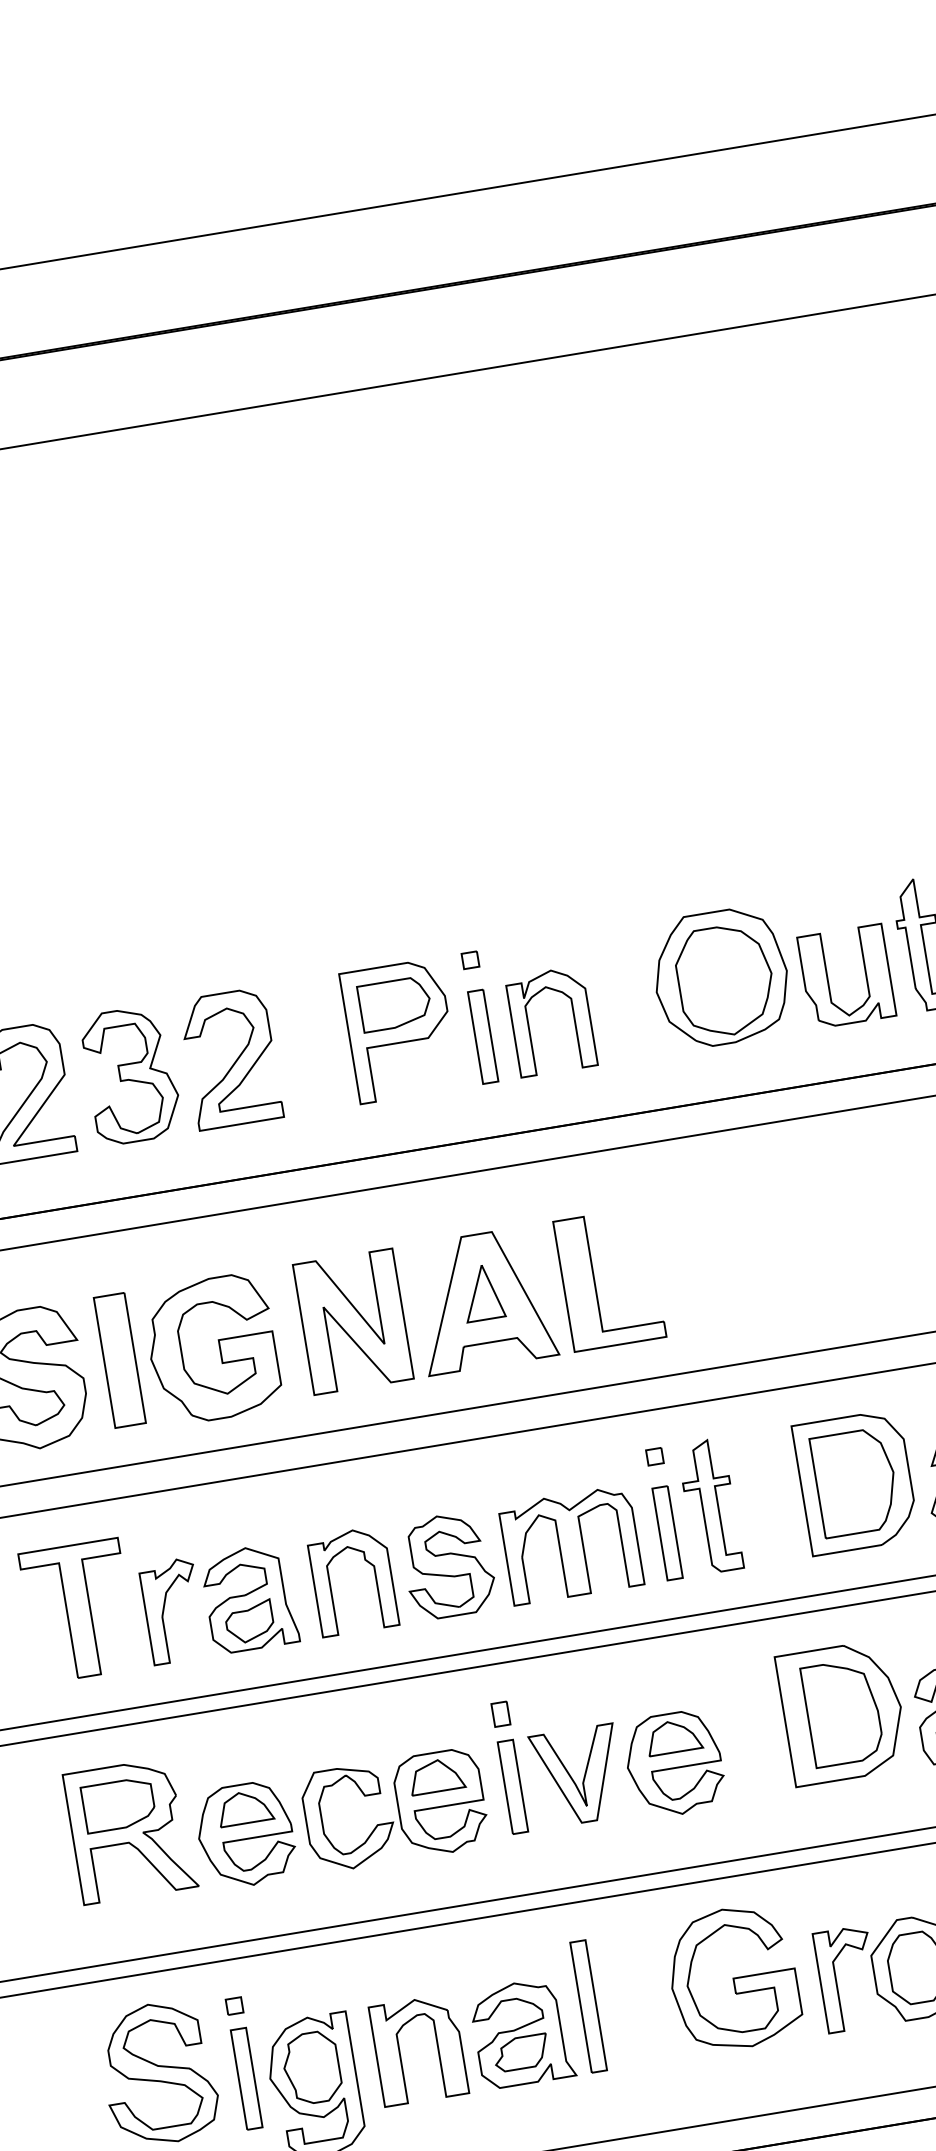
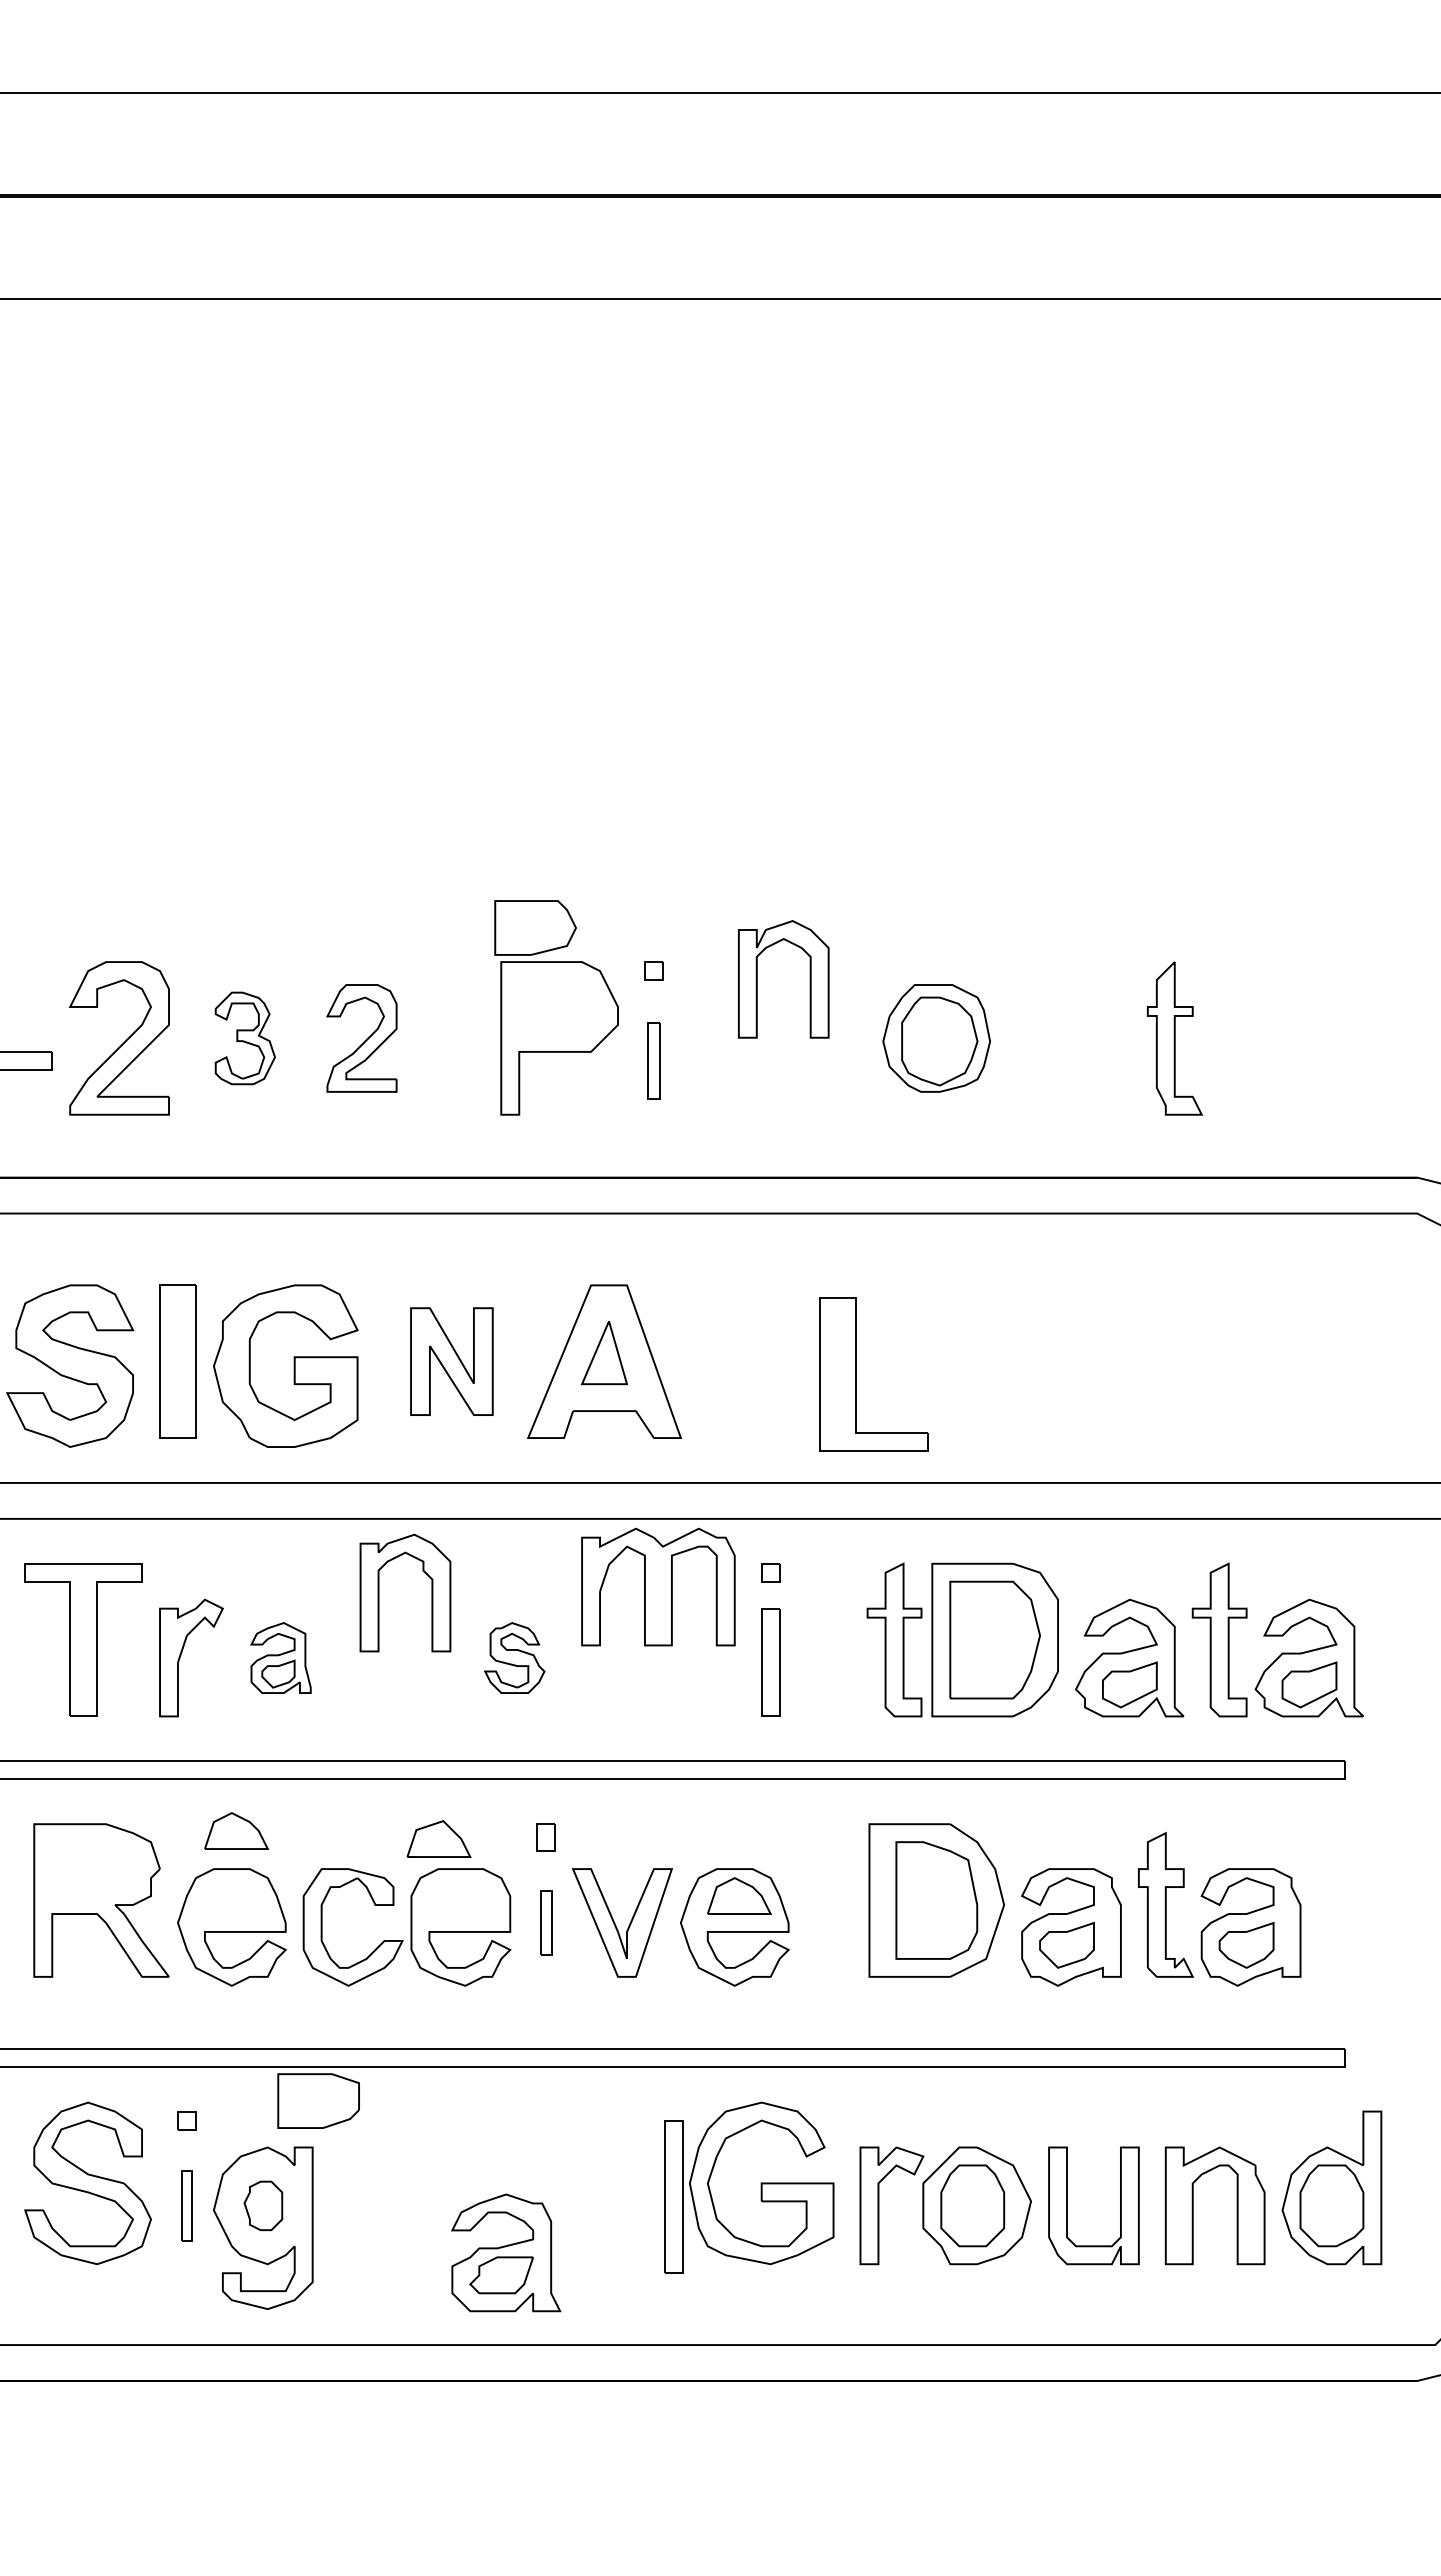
part: (720, 977) -> (936, 1038), size x0.7
part: (828, 979) -> (1058, 1060), removed
part: (395, 1003) -> (535, 927), moved
part: (529, 1025) -> (757, 979), moved
part: (482, 1036) -> (653, 1060), size x0.7
part: (230, 1059) -> (361, 1038), size x0.7
part: (131, 1075) -> (245, 1038), size x0.6
part: (595, 1281) -> (856, 1374), moved
part: (353, 1321) -> (451, 1361), size x0.7
part: (710, 1506) -> (894, 1639), moved
part: (571, 1544) -> (658, 1586), moved
part: (448, 1565) -> (514, 1657), size x0.6
part: (330, 1584) -> (379, 1592), moved
part: (249, 1598) -> (280, 1657), size x0.6
part: (436, 1775) -> (438, 1838), moved
part: (512, 1786) -> (545, 1922), size x0.6
part: (118, 1804) -> (318, 2100), moved
part: (245, 1807) -> (236, 1830), moved
part: (588, 2006) -> (673, 2196), moved
part: (522, 2032) -> (506, 2252), moved
part: (400, 2053) -> (367, 2205), removed
part: (311, 2067) -> (263, 2205), size x0.6
part: (246, 2078) -> (186, 2205), size x0.6

